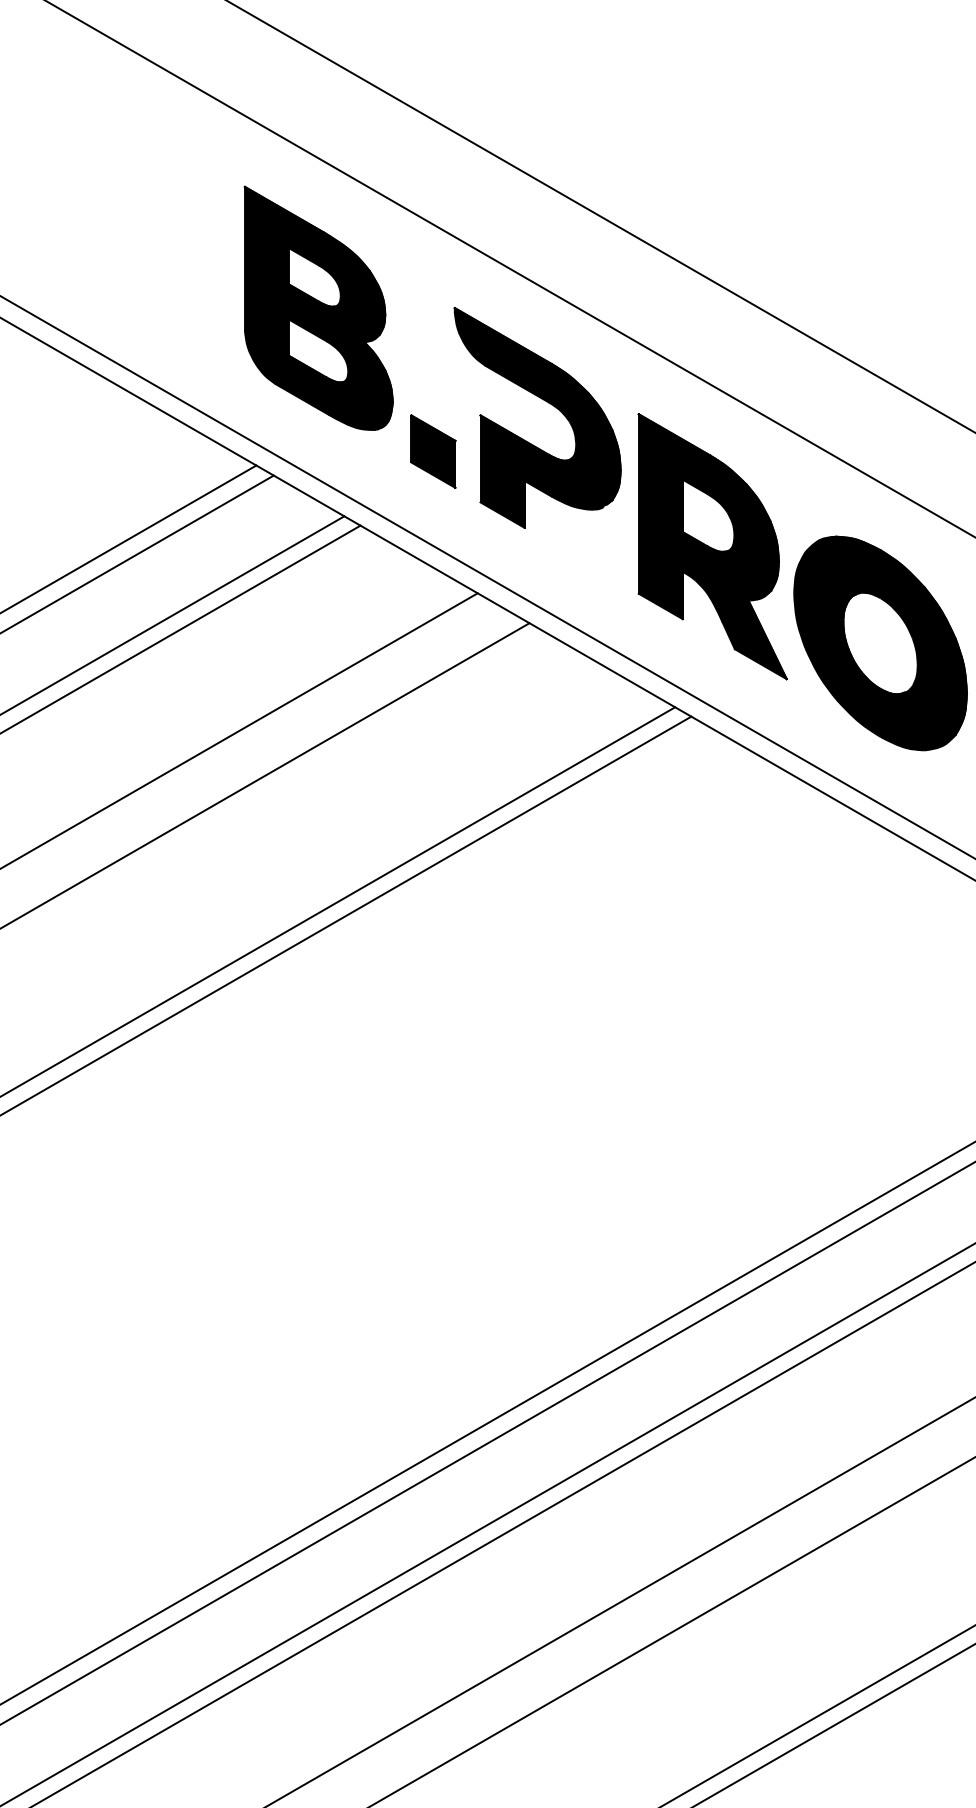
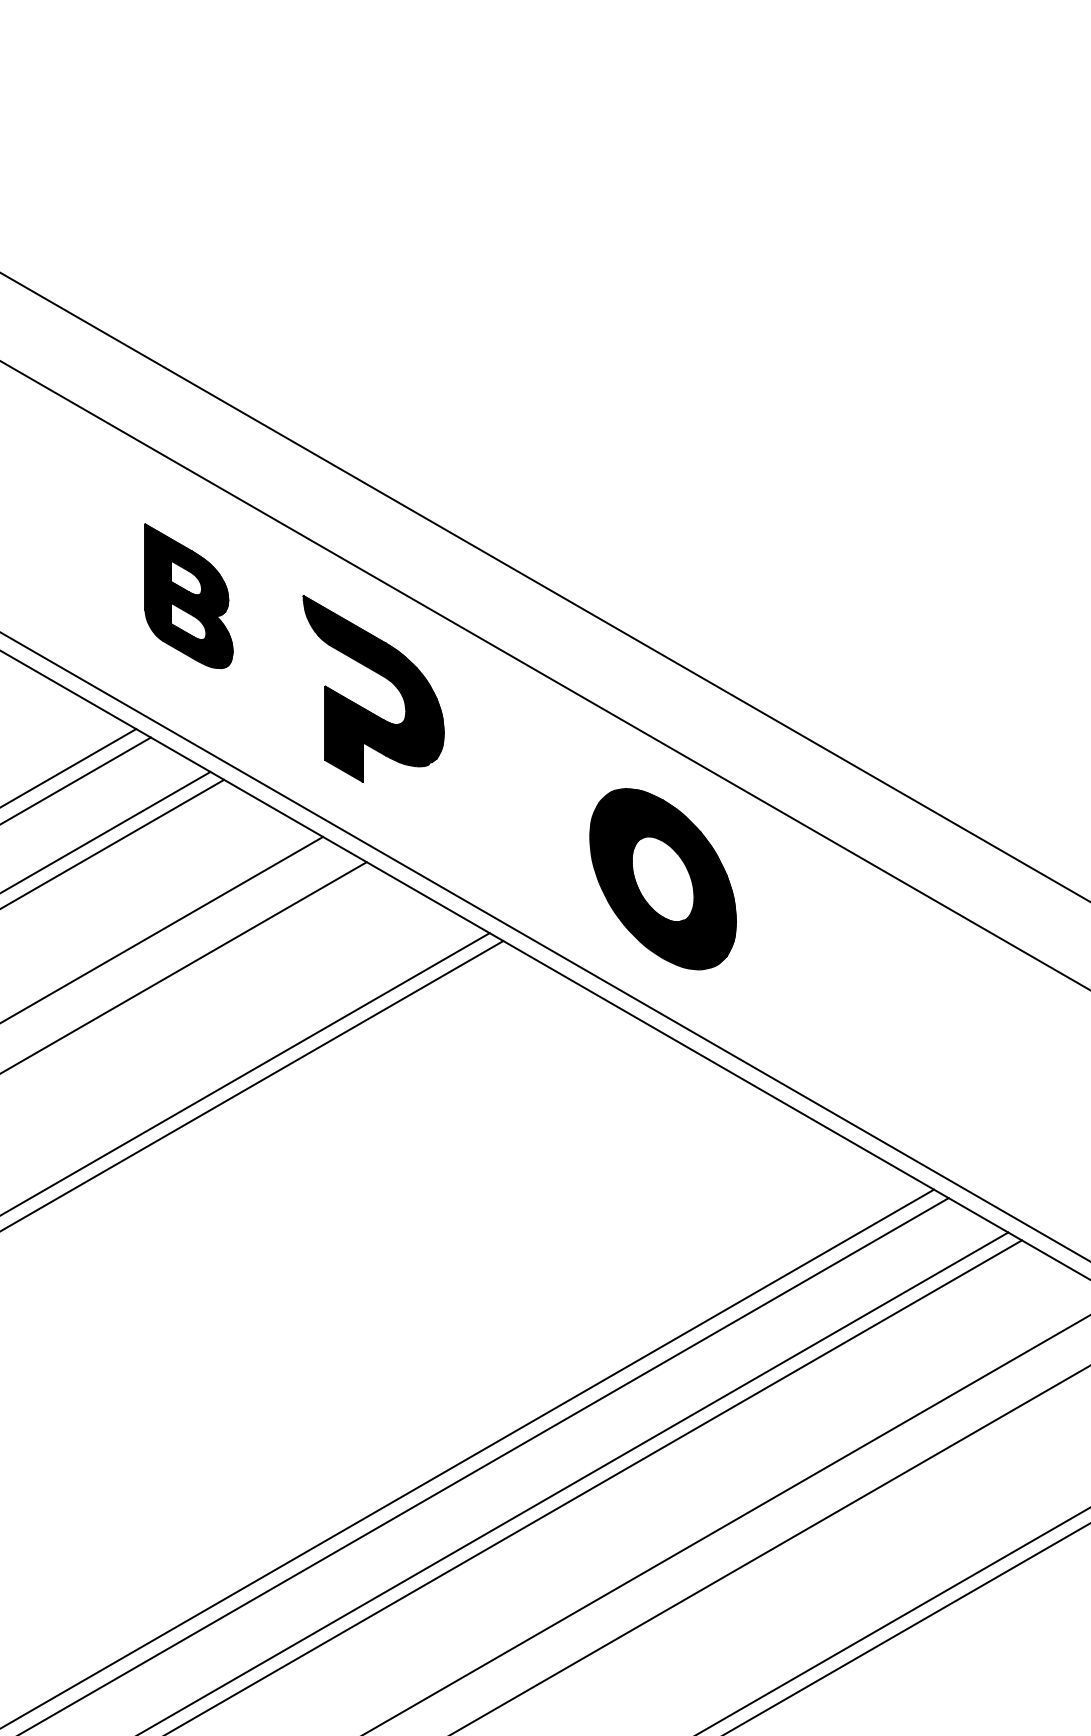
part: (318, 307) -> (188, 595), size x0.7
part: (433, 450) -> (285, 716), removed
part: (712, 546) -> (521, 797), removed

